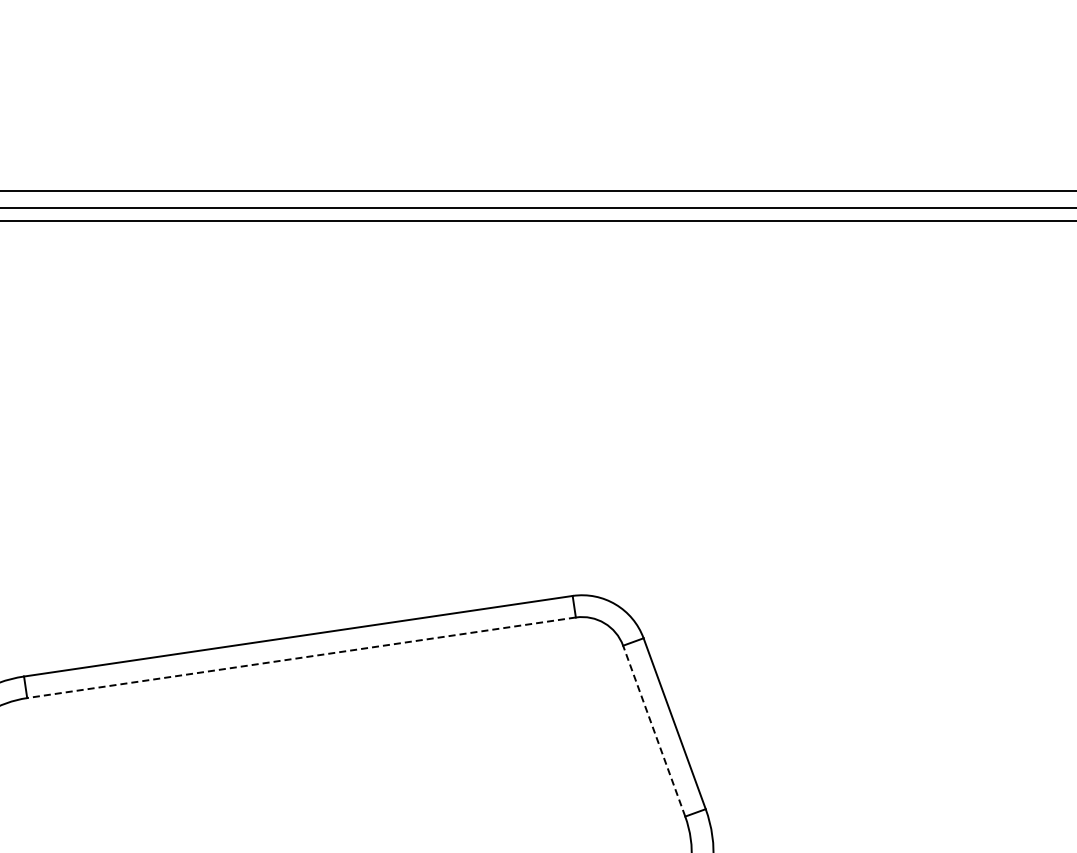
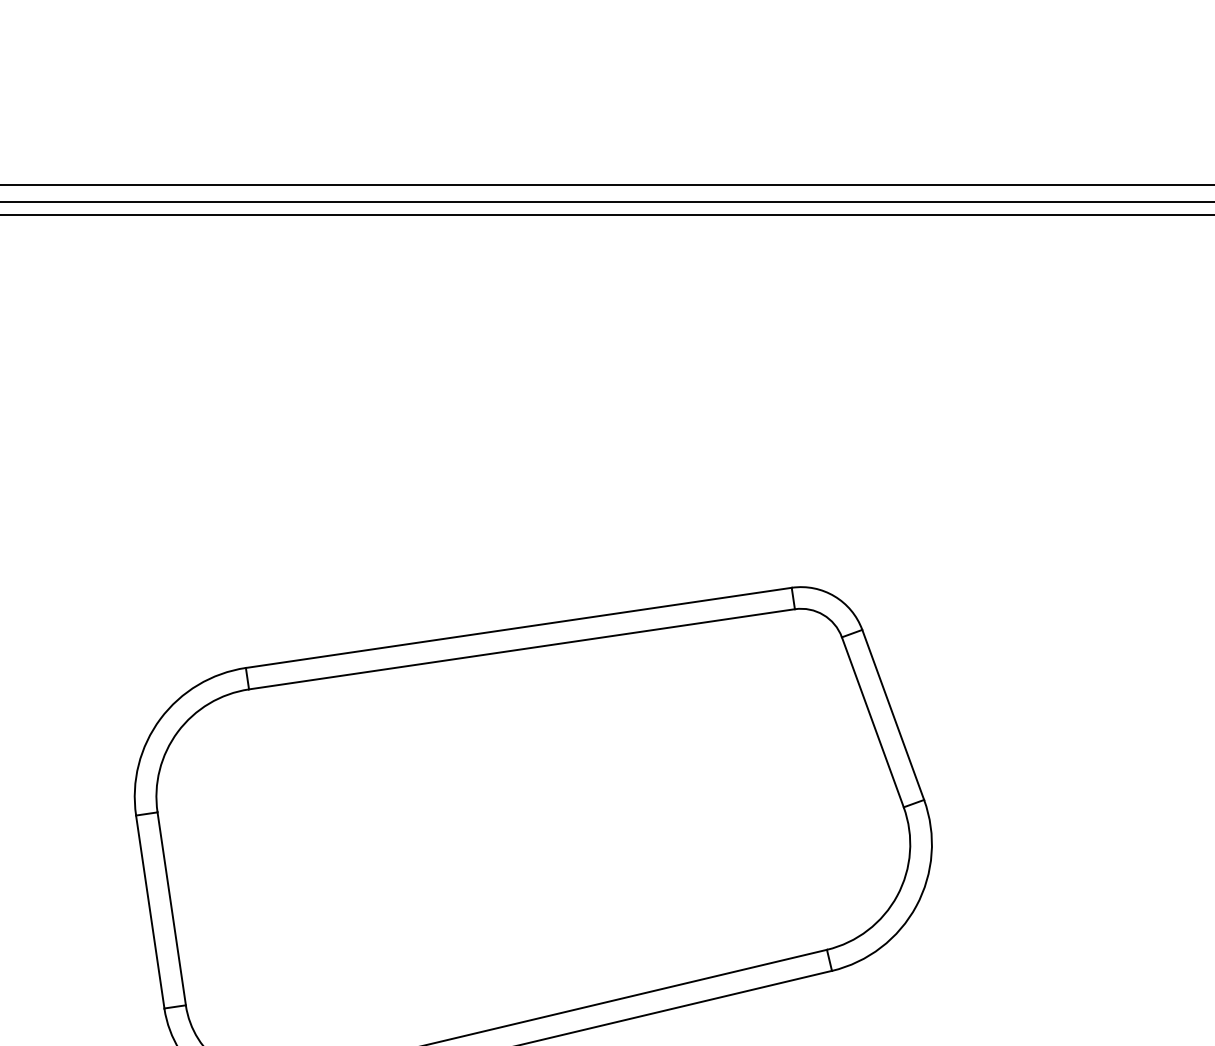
line: (301, 657) -> (521, 649), dashed -> solid
line: (653, 730) -> (872, 721), dashed -> solid

